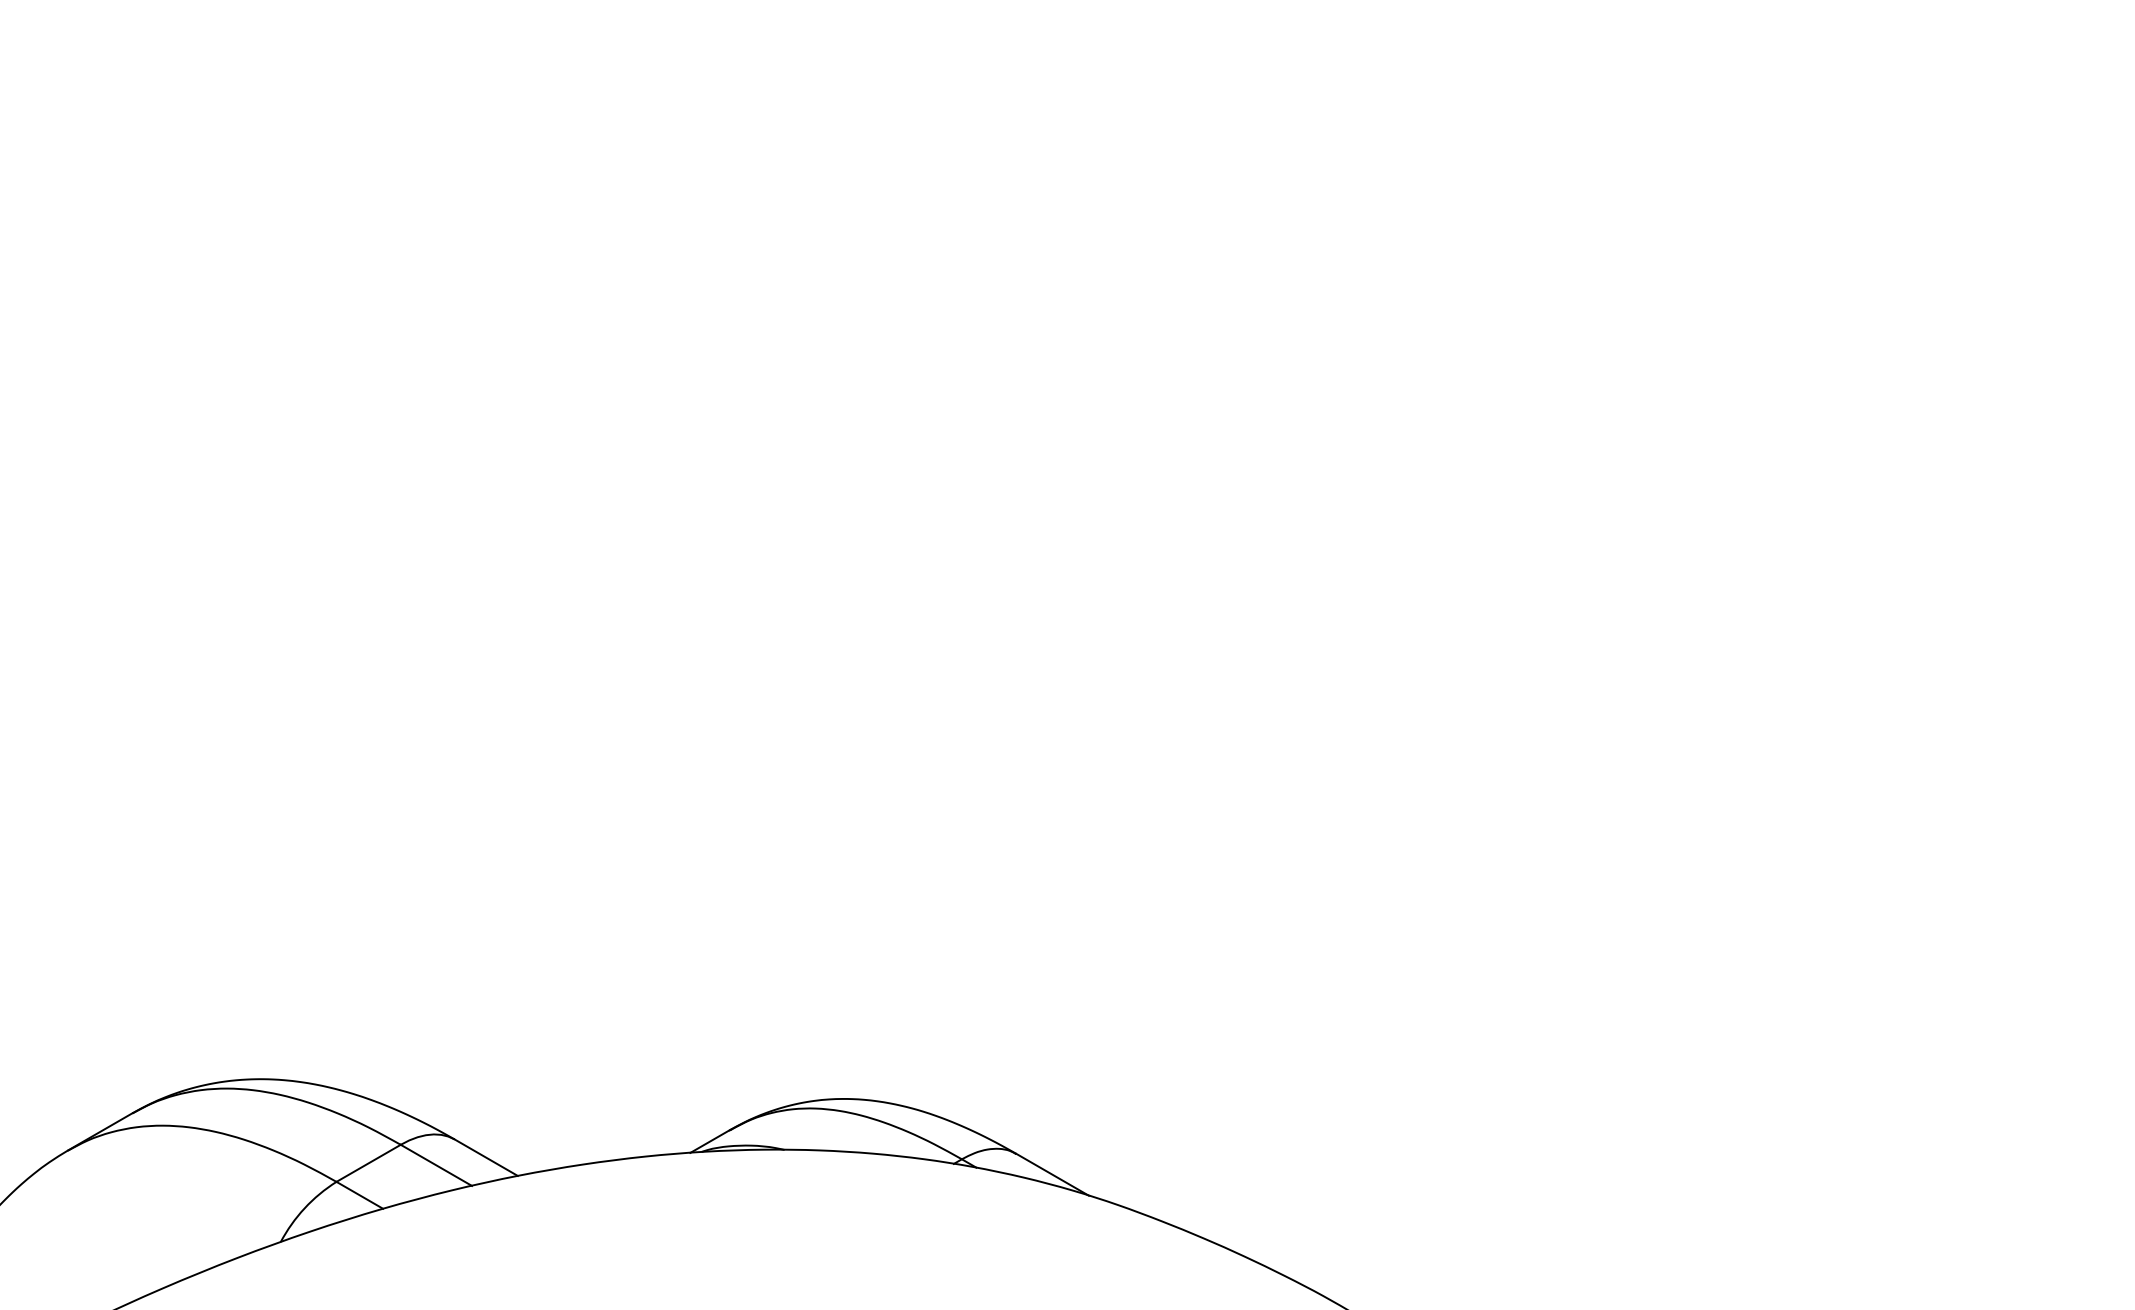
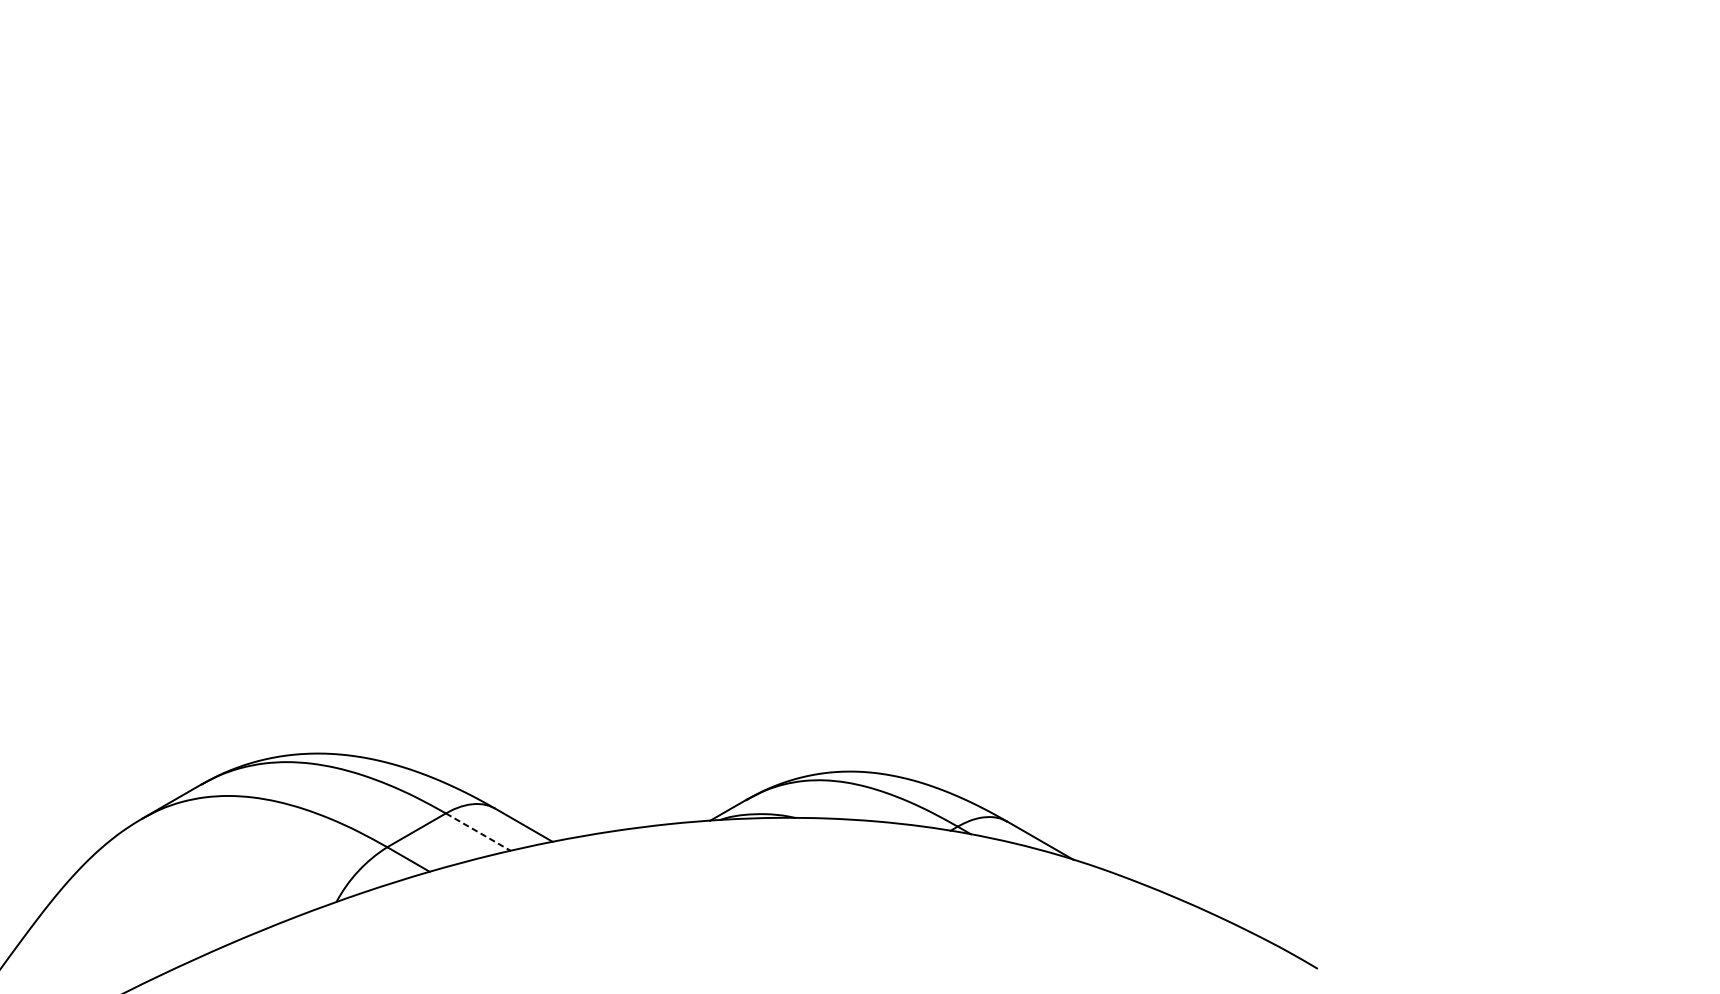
line: (436, 1165) -> (478, 832), solid -> dashed

